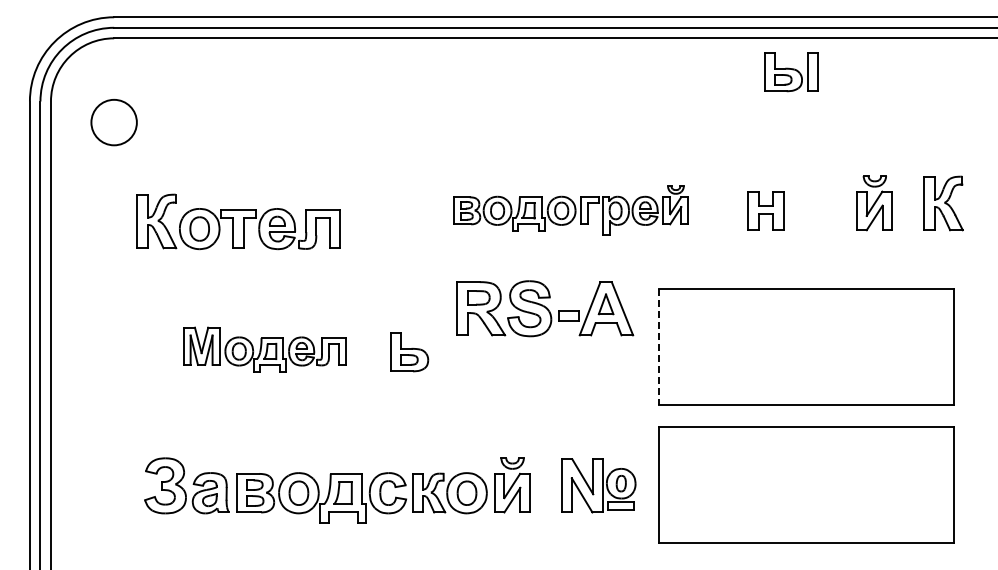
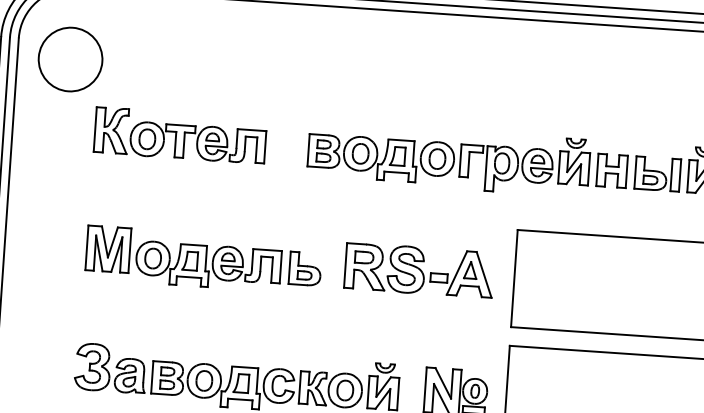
part: (791, 72) -> (657, 174), moved
circle: (114, 122) -> (70, 59), size x1.67
part: (570, 210) -> (448, 159), size x1.43
part: (238, 221) -> (180, 135), moved
part: (545, 308) -> (419, 270), moved
line: (658, 346) -> (514, 278), dashed -> solid
part: (264, 349) -> (183, 258), size x1.43

